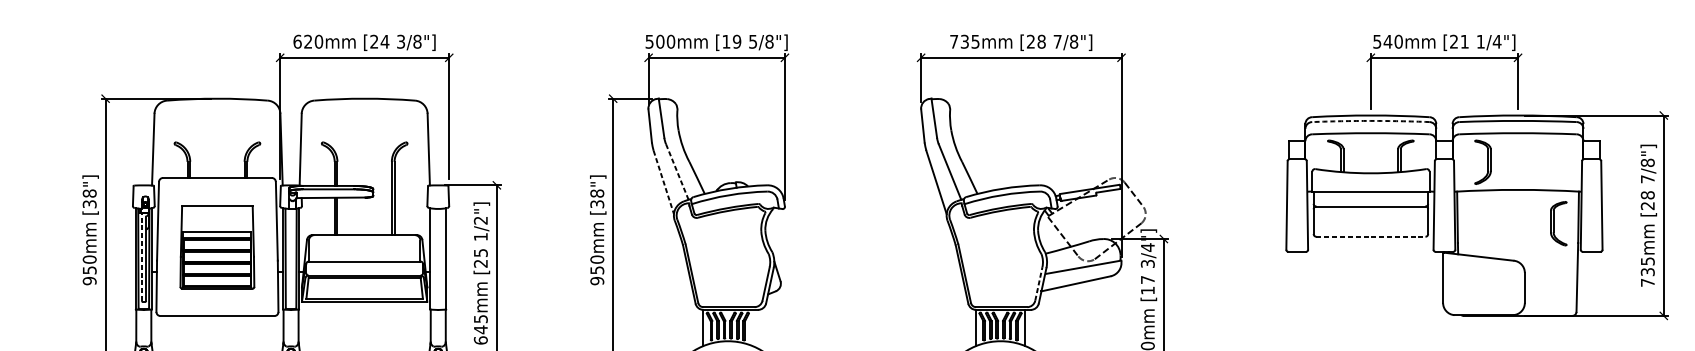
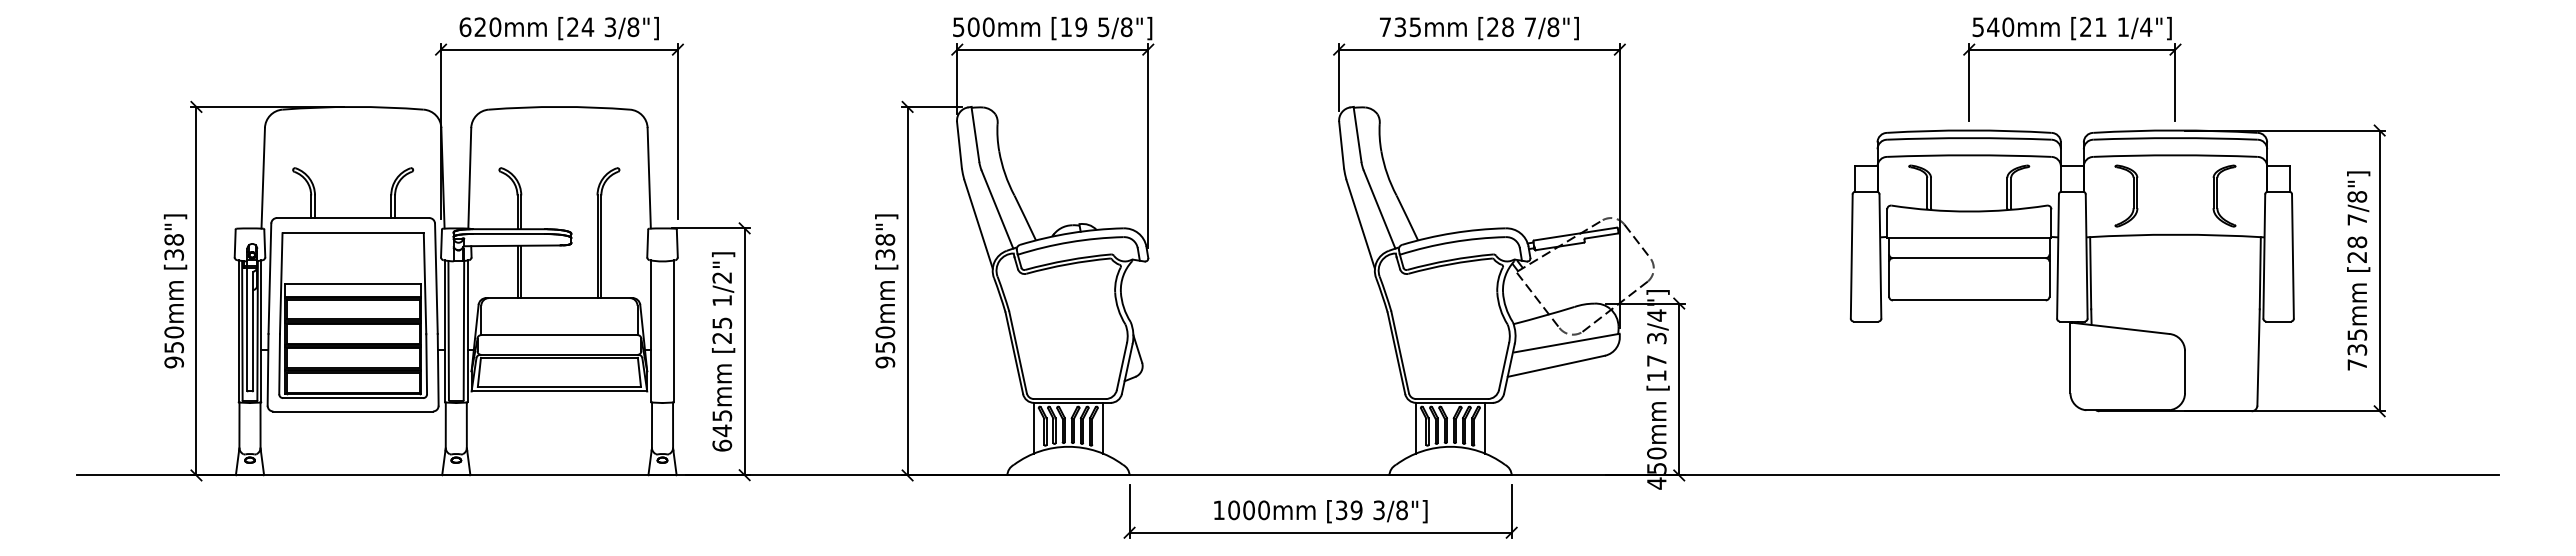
arc: (1371, 121) -> (1969, 138), dashed -> solid
line: (677, 171) -> (997, 209), dashed -> solid
line: (663, 182) -> (978, 224), dashed -> solid
part: (1553, 223) -> (2217, 195), moved
line: (1371, 236) -> (1969, 300), dashed -> solid
part: (216, 247) -> (352, 315), size x1.43
line: (142, 257) -> (247, 329), dashed -> solid
line: (1039, 283) -> (1504, 366), dashed -> solid
line: (752, 327) -> (1102, 427), added

